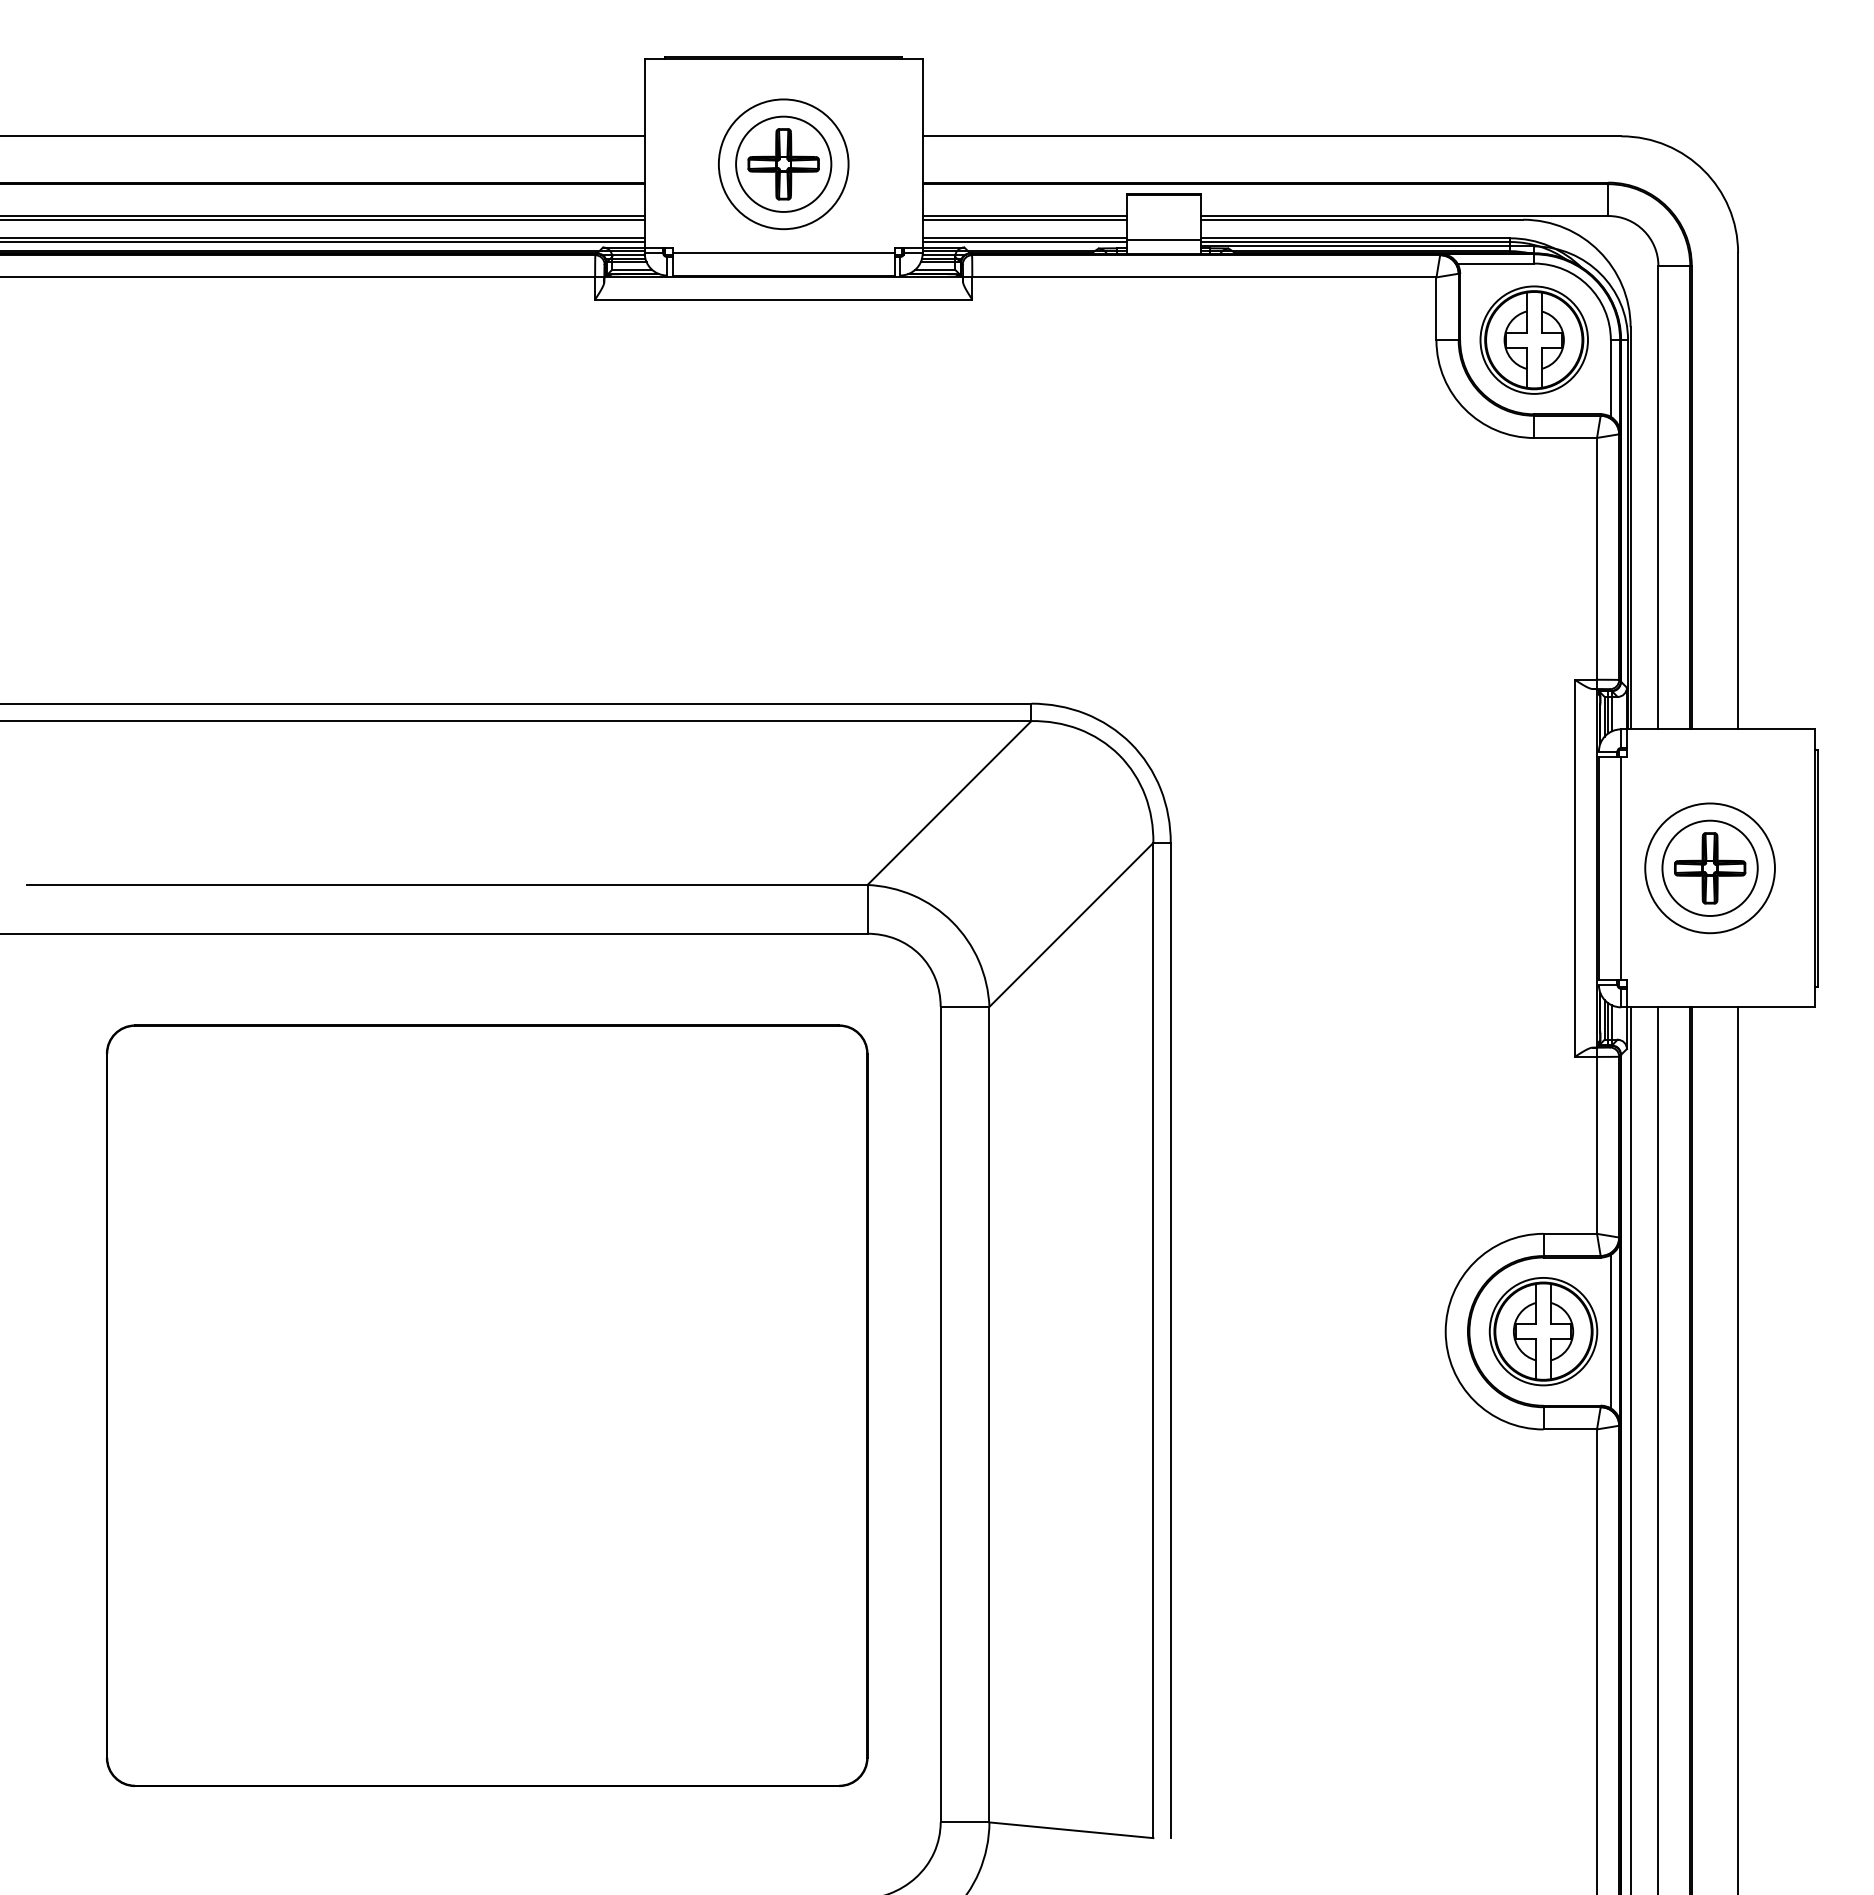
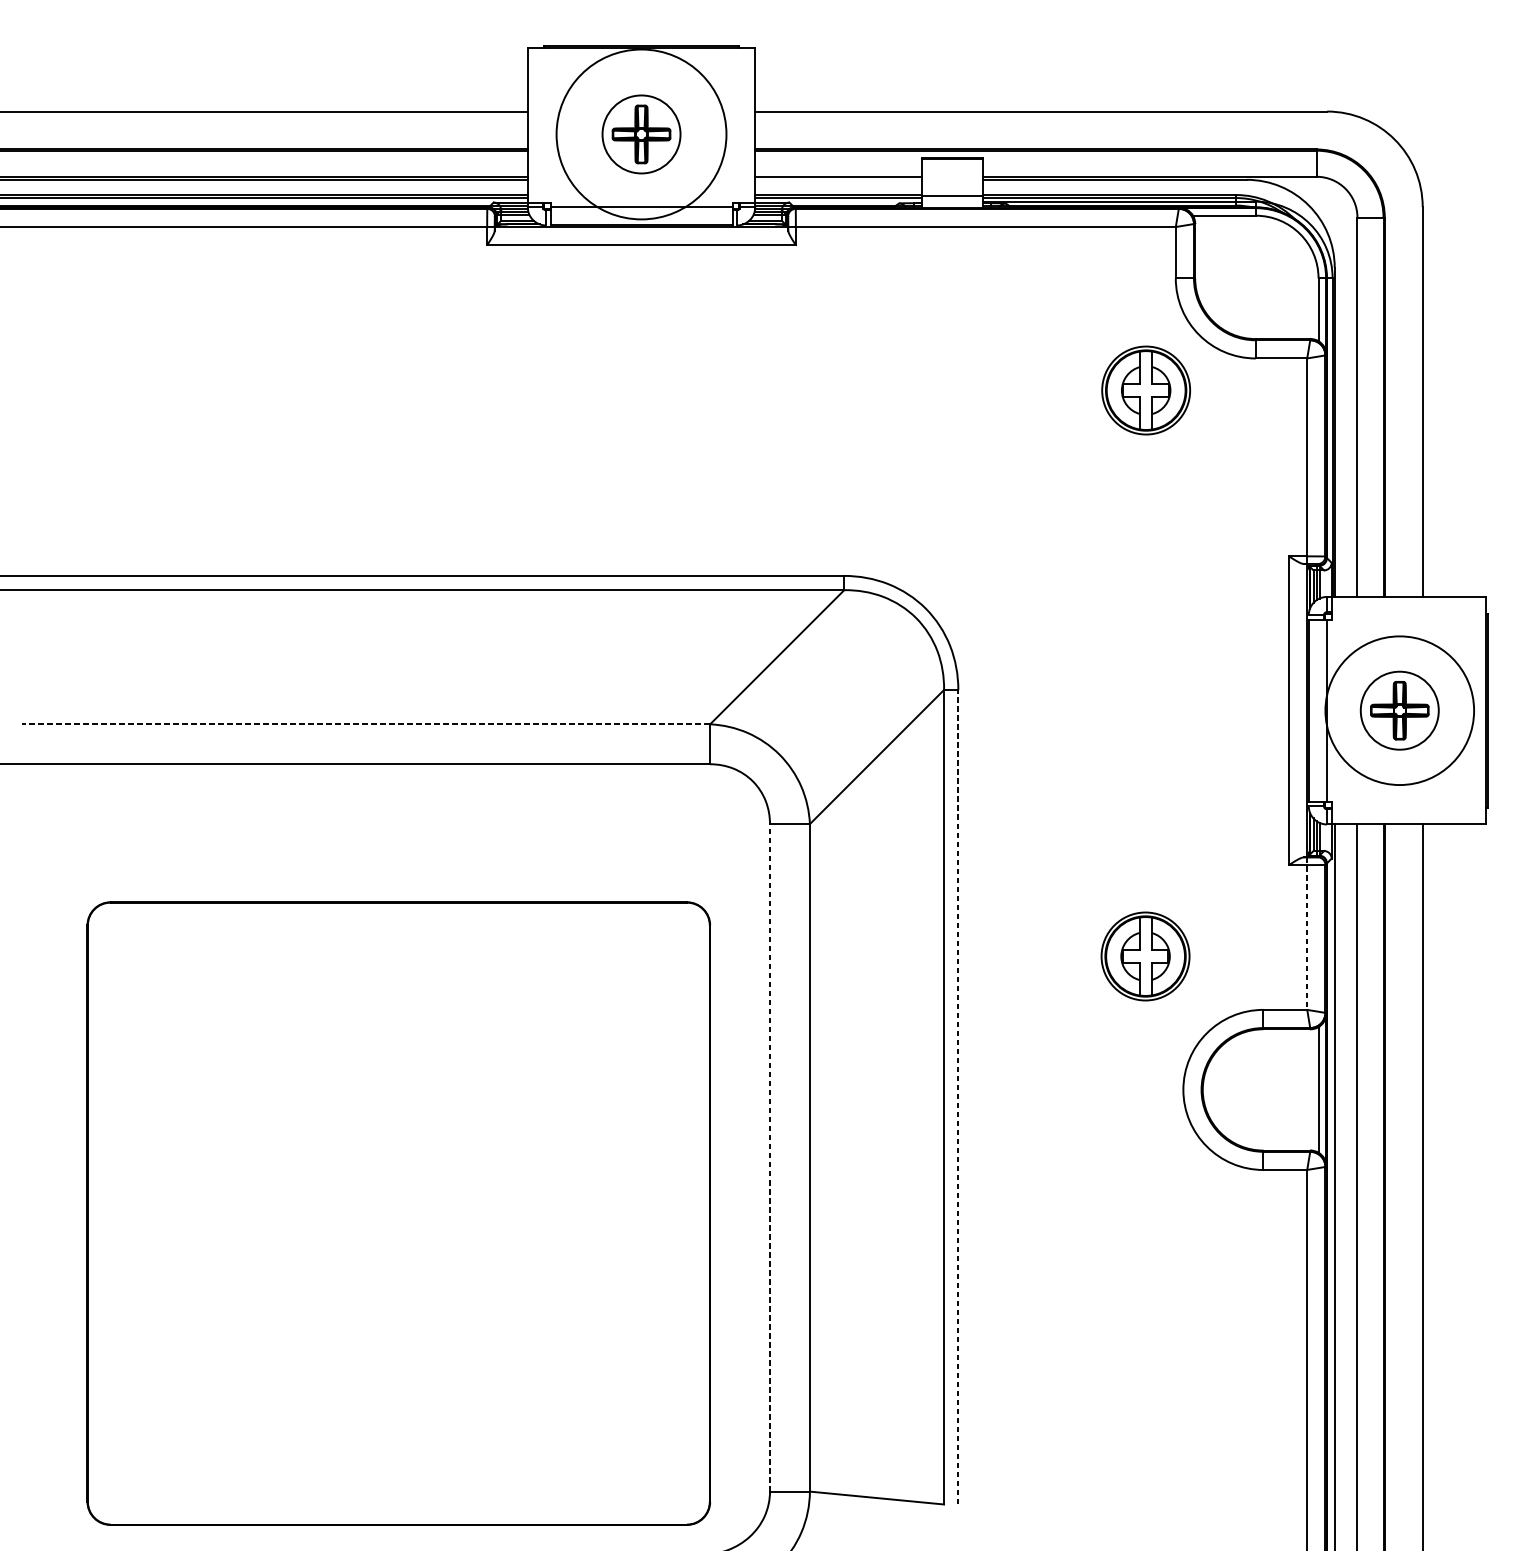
circle: (783, 164) -> (641, 134), size x1.6
line: (1024, 219) -> (838, 179), removed
part: (1533, 339) -> (1145, 389), moved
circle: (1709, 868) -> (1399, 710), size x1.4
line: (446, 884) -> (365, 723), solid -> dashed
line: (1597, 1141) -> (1307, 934), solid -> dashed
part: (1543, 1331) -> (1145, 956), moved
line: (1170, 1340) -> (958, 1097), solid -> dashed
part: (486, 1405) -> (398, 1213), moved
line: (940, 1414) -> (769, 1157), solid -> dashed

